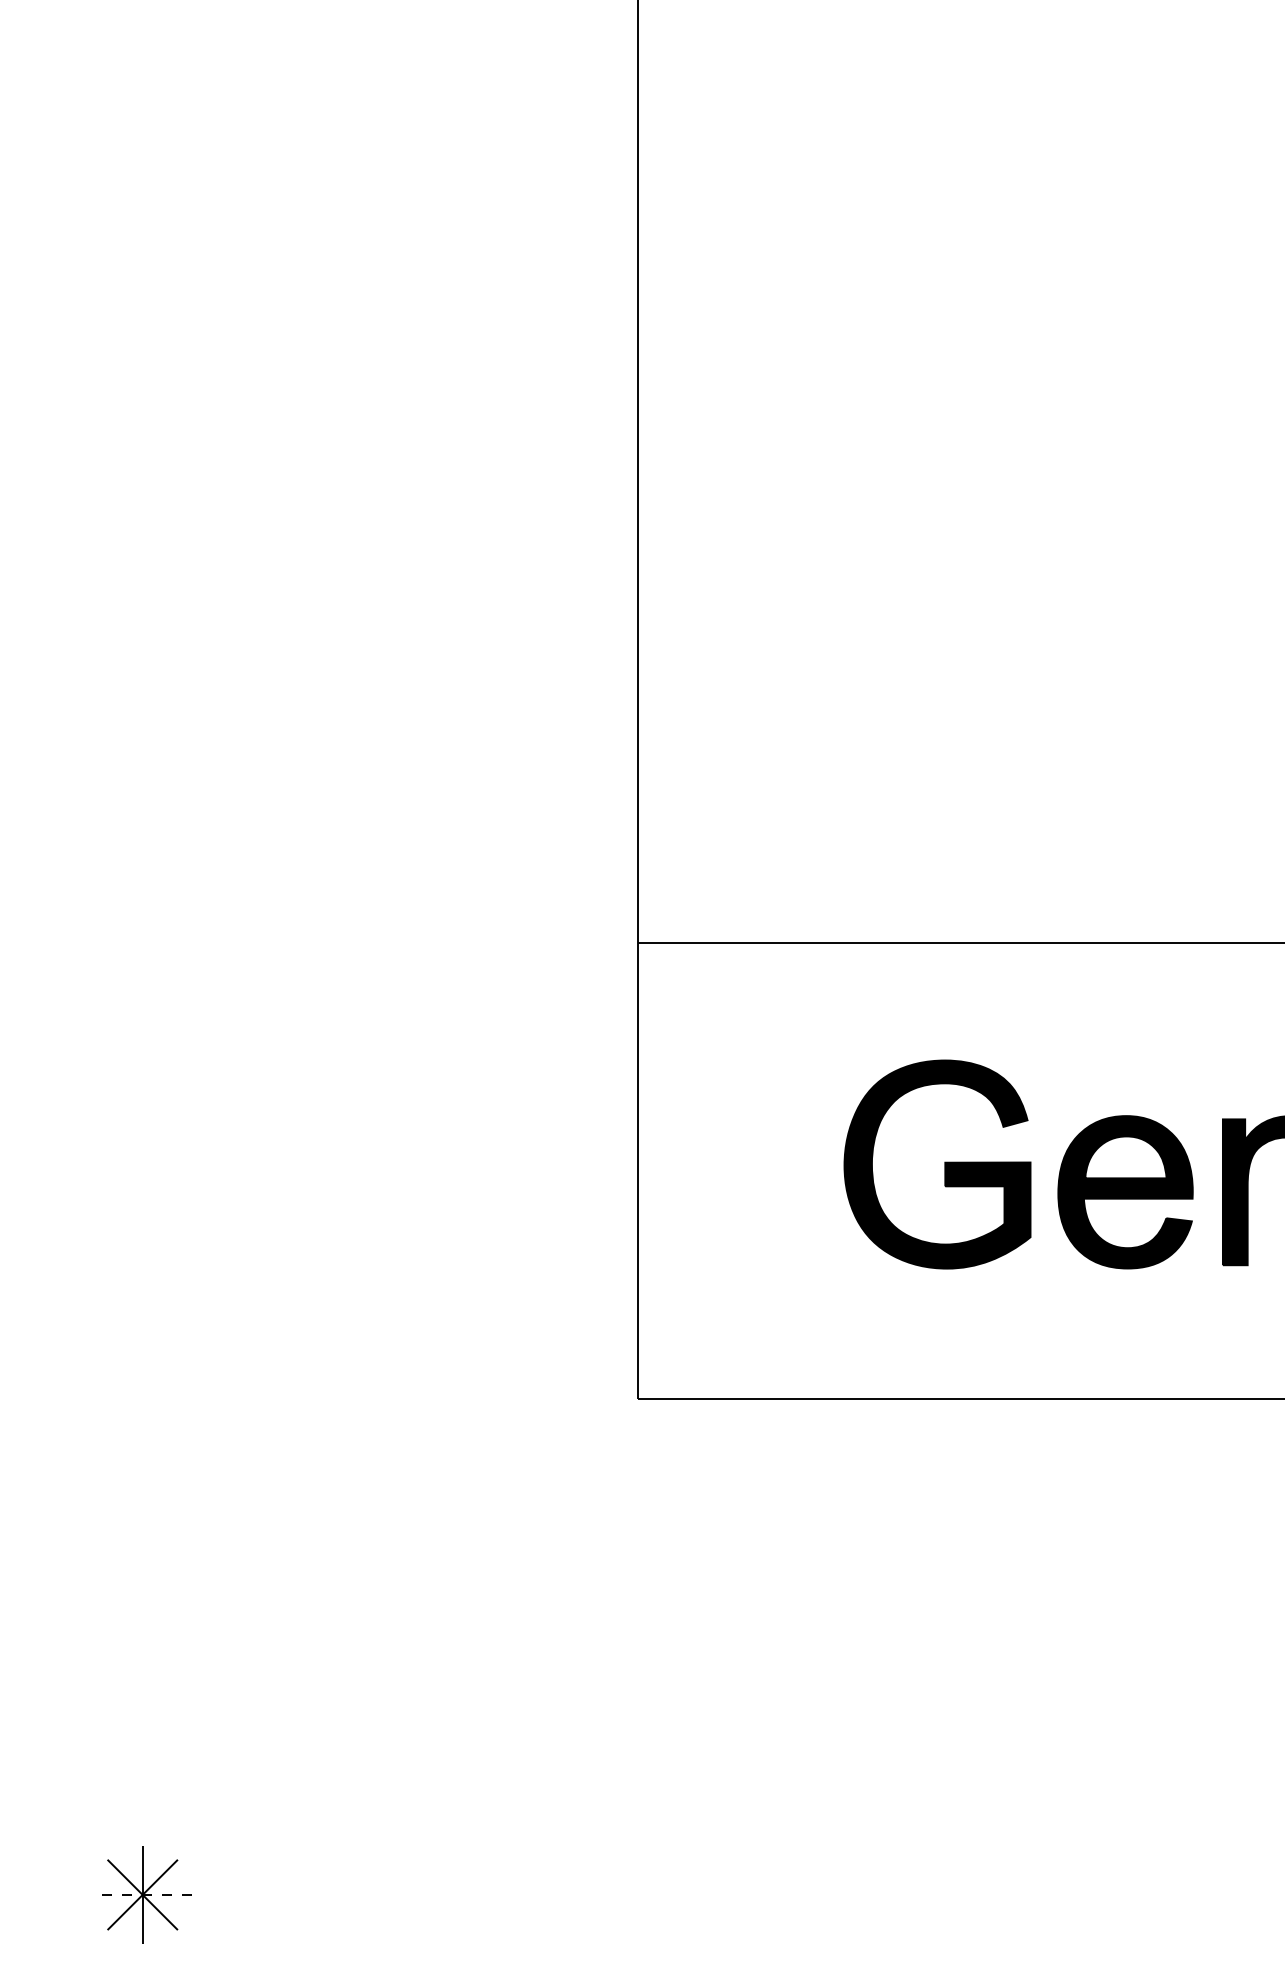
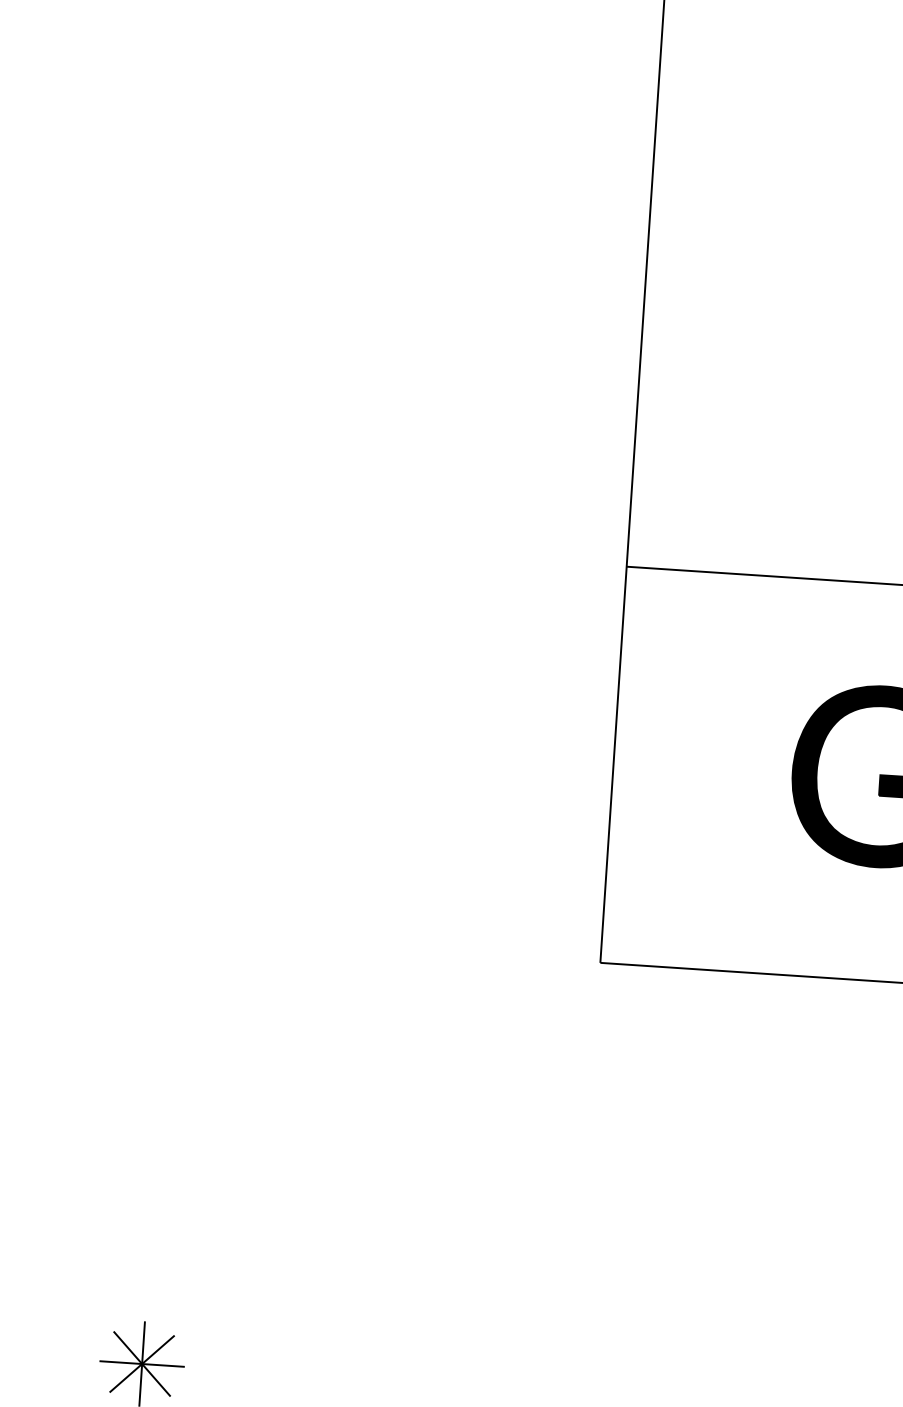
line: (142, 1894) -> (141, 1363), dashed -> solid

